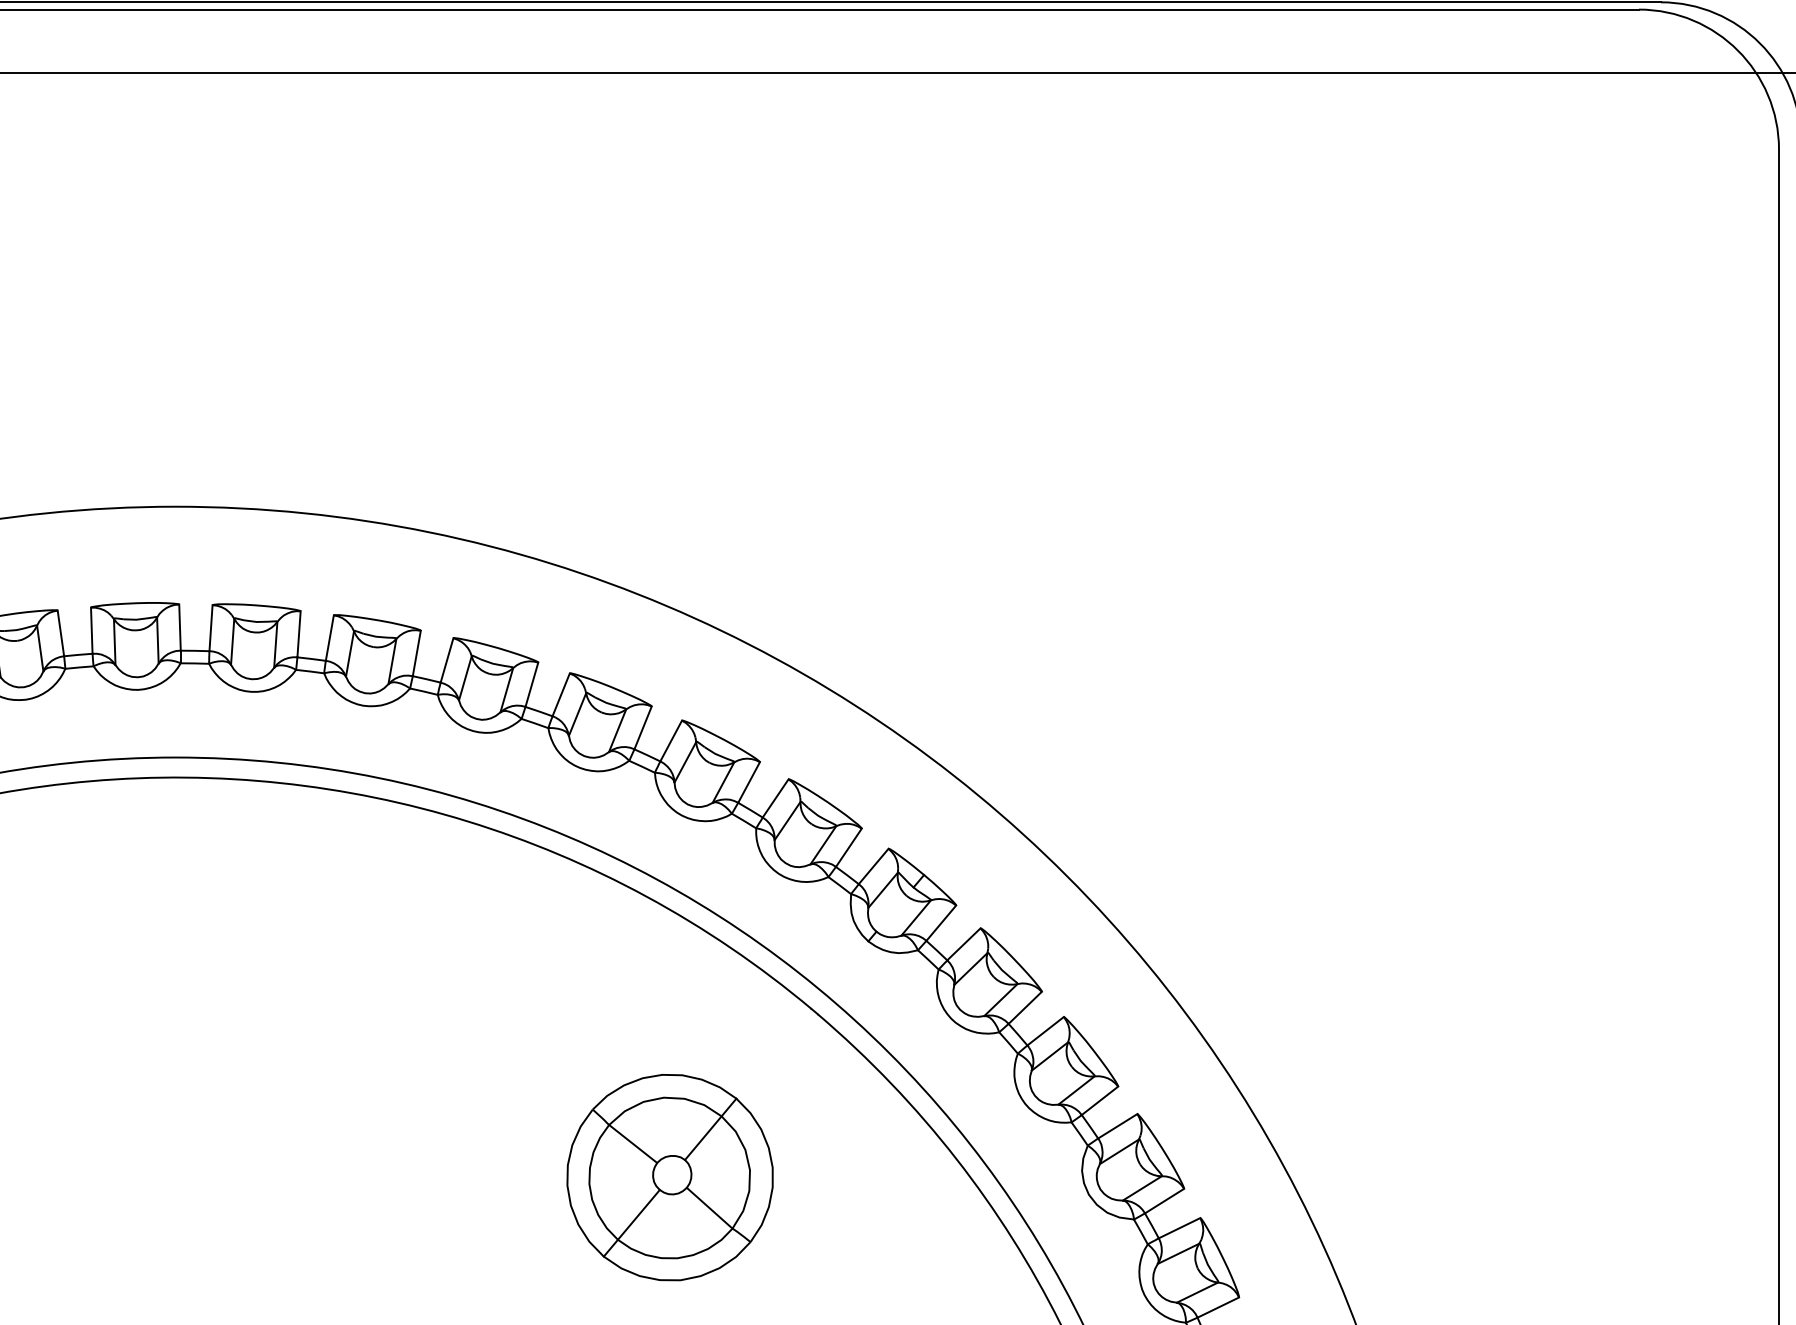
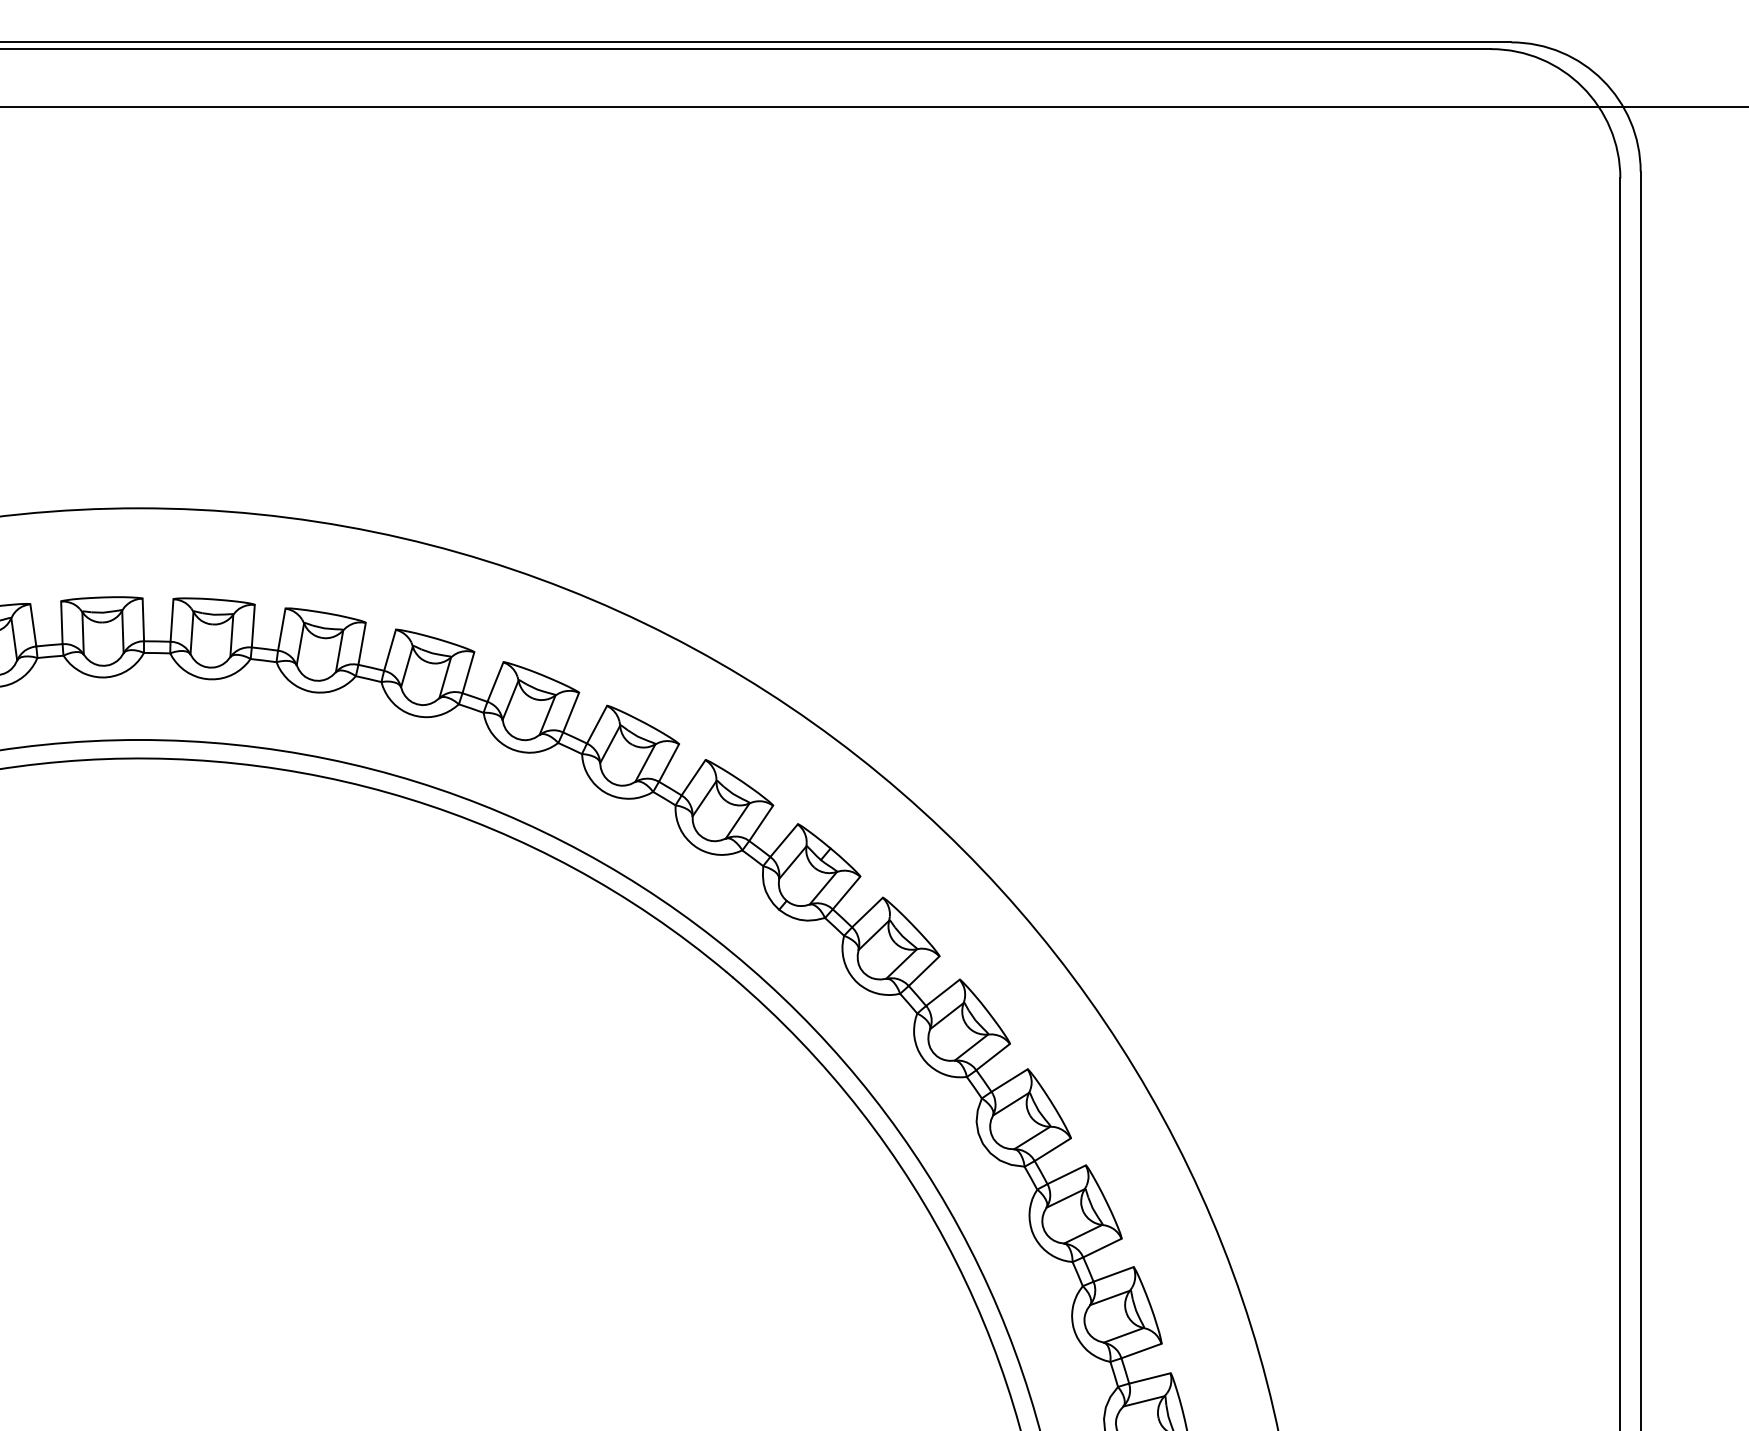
part: (669, 1177) -> (595, 1127), removed

